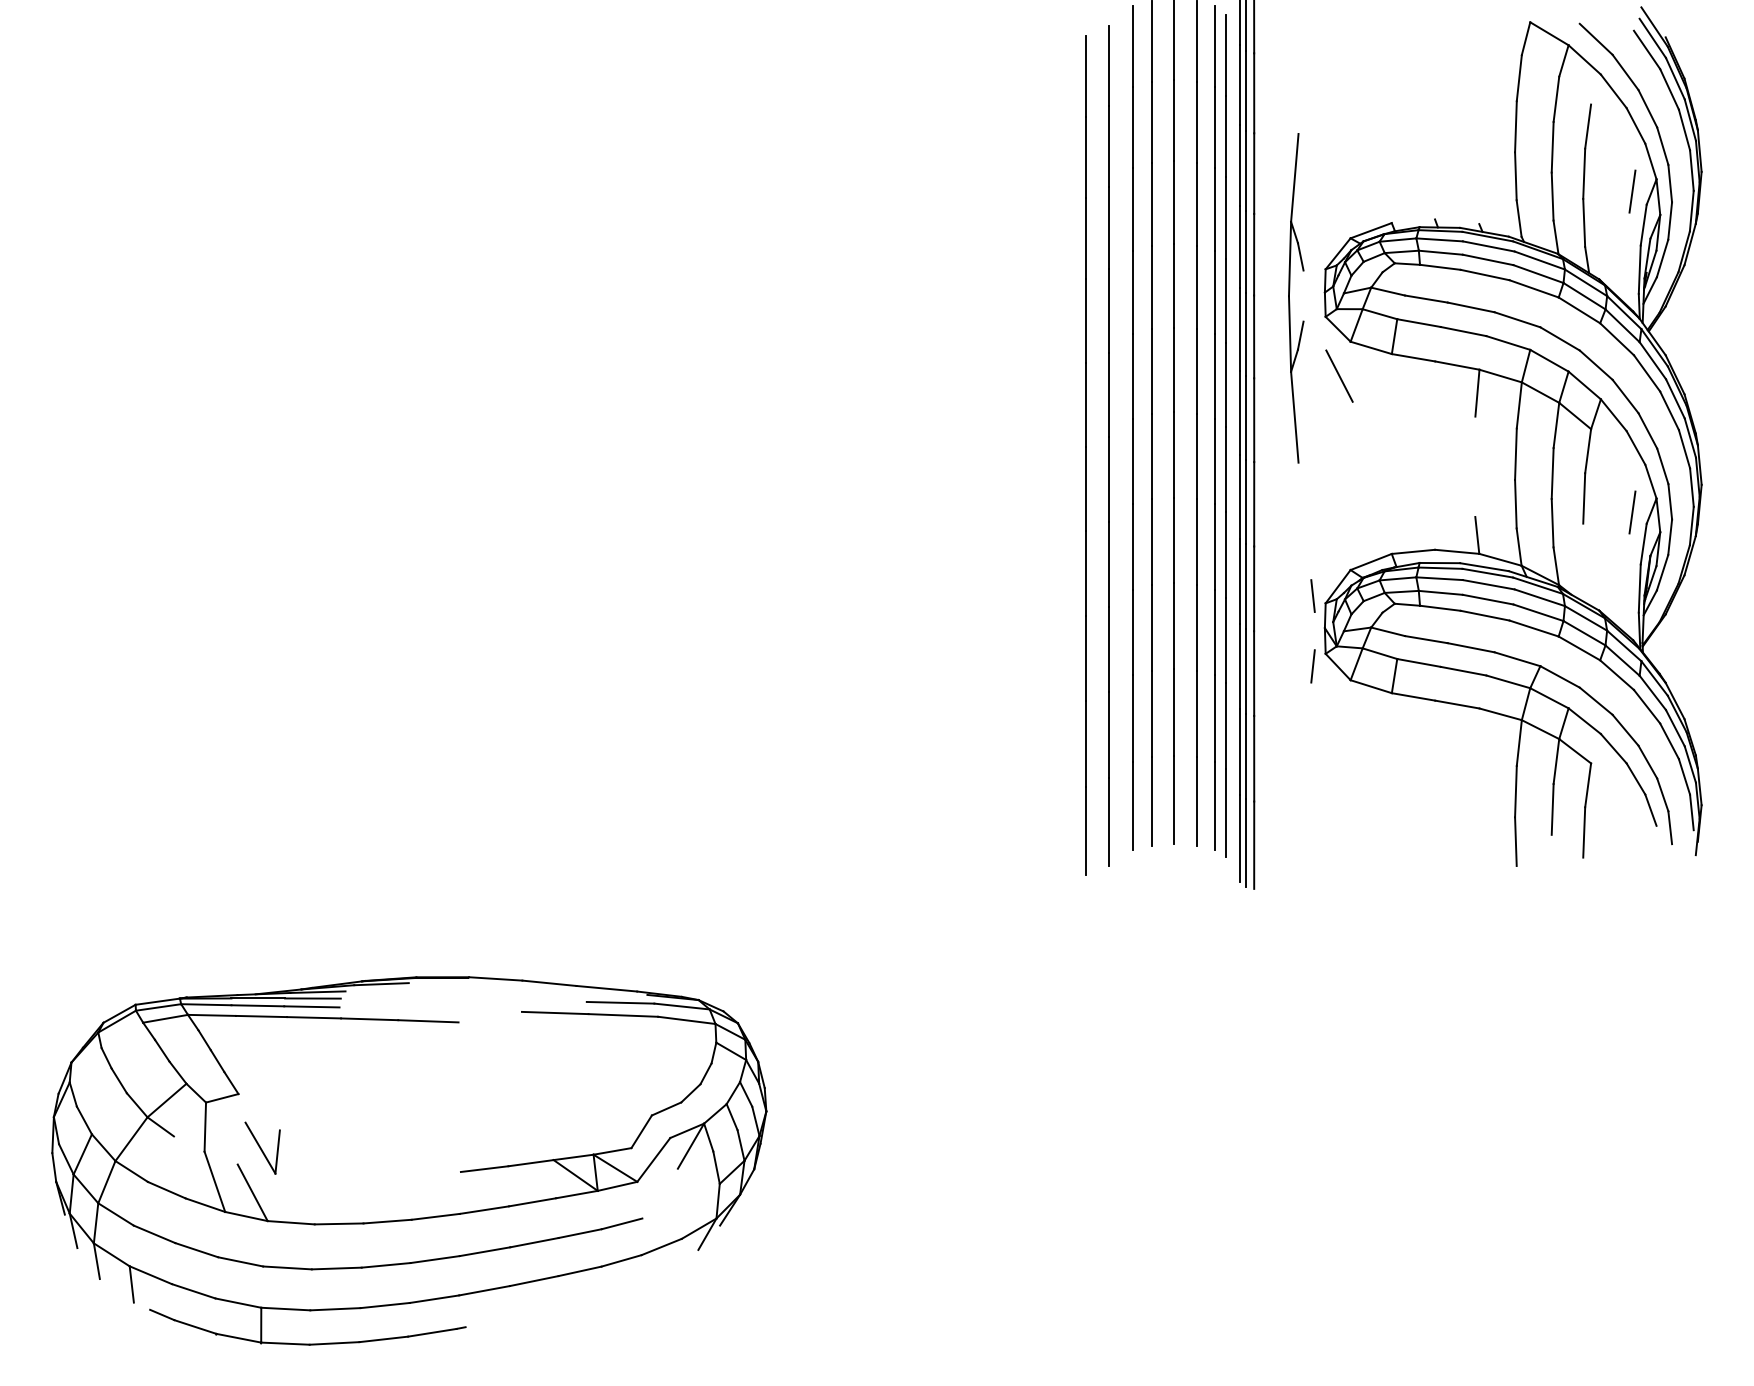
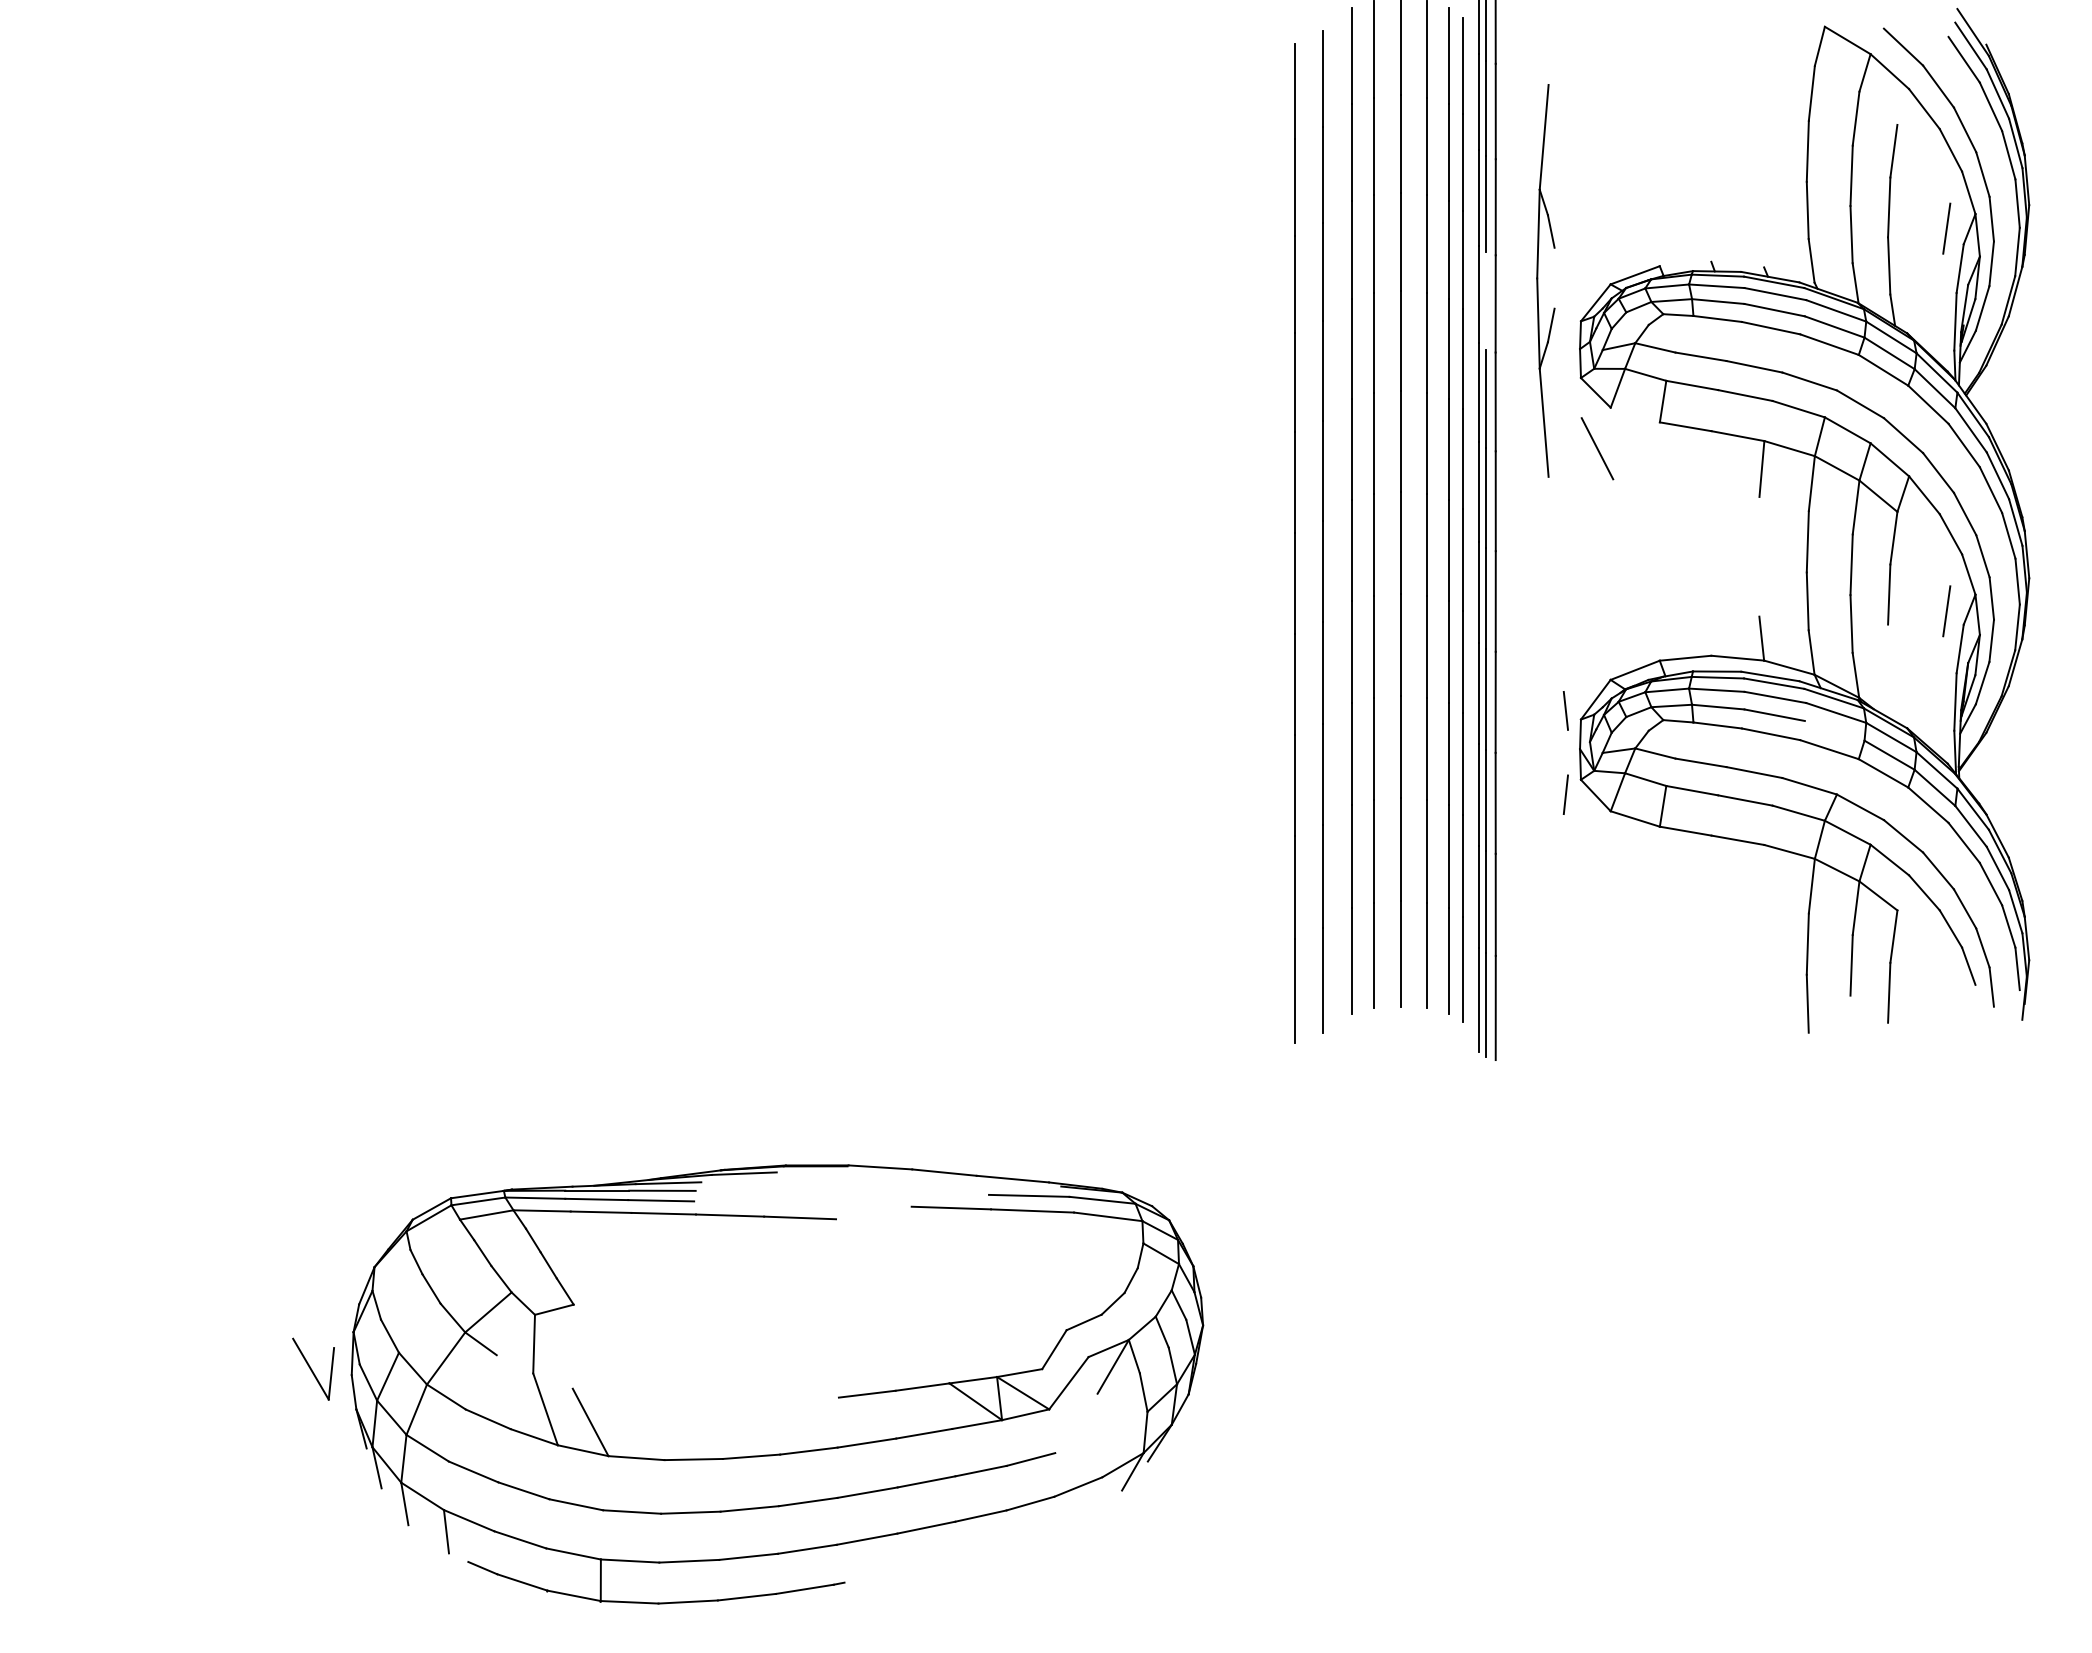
line: (1246, 251) -> (1486, 300), removed
part: (1290, 297) -> (1538, 280), moved
line: (1370, 347) -> (1634, 414), removed
line: (1538, 612) -> (1834, 730), removed
part: (409, 1160) -> (777, 1384), moved

